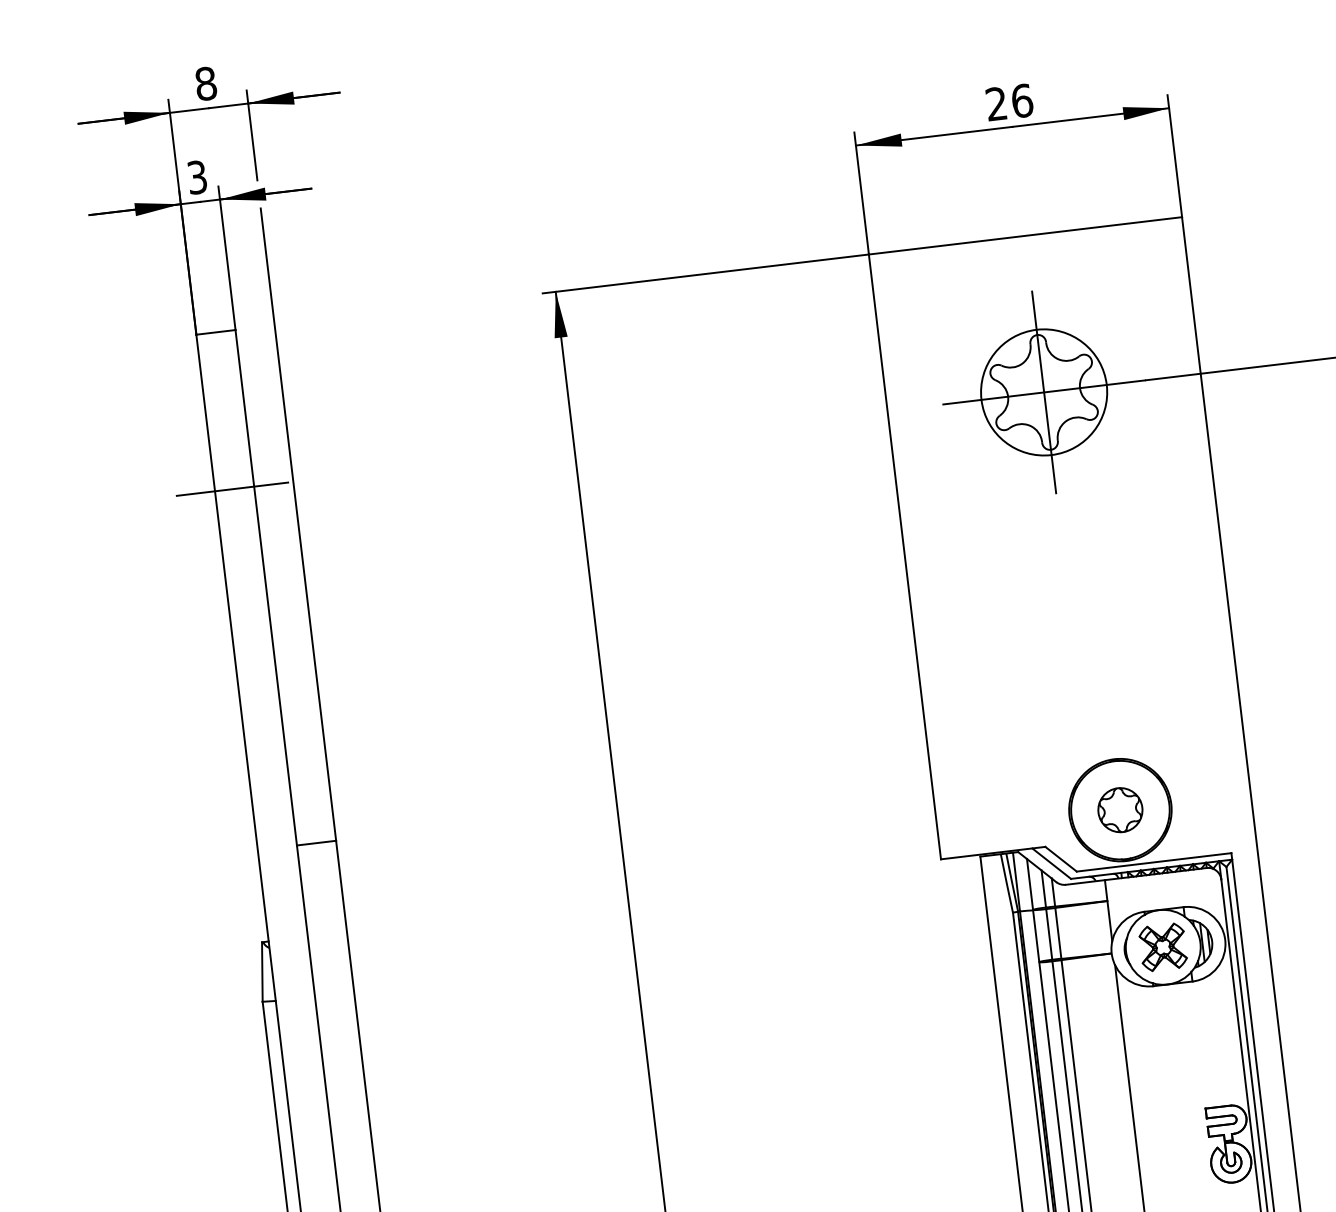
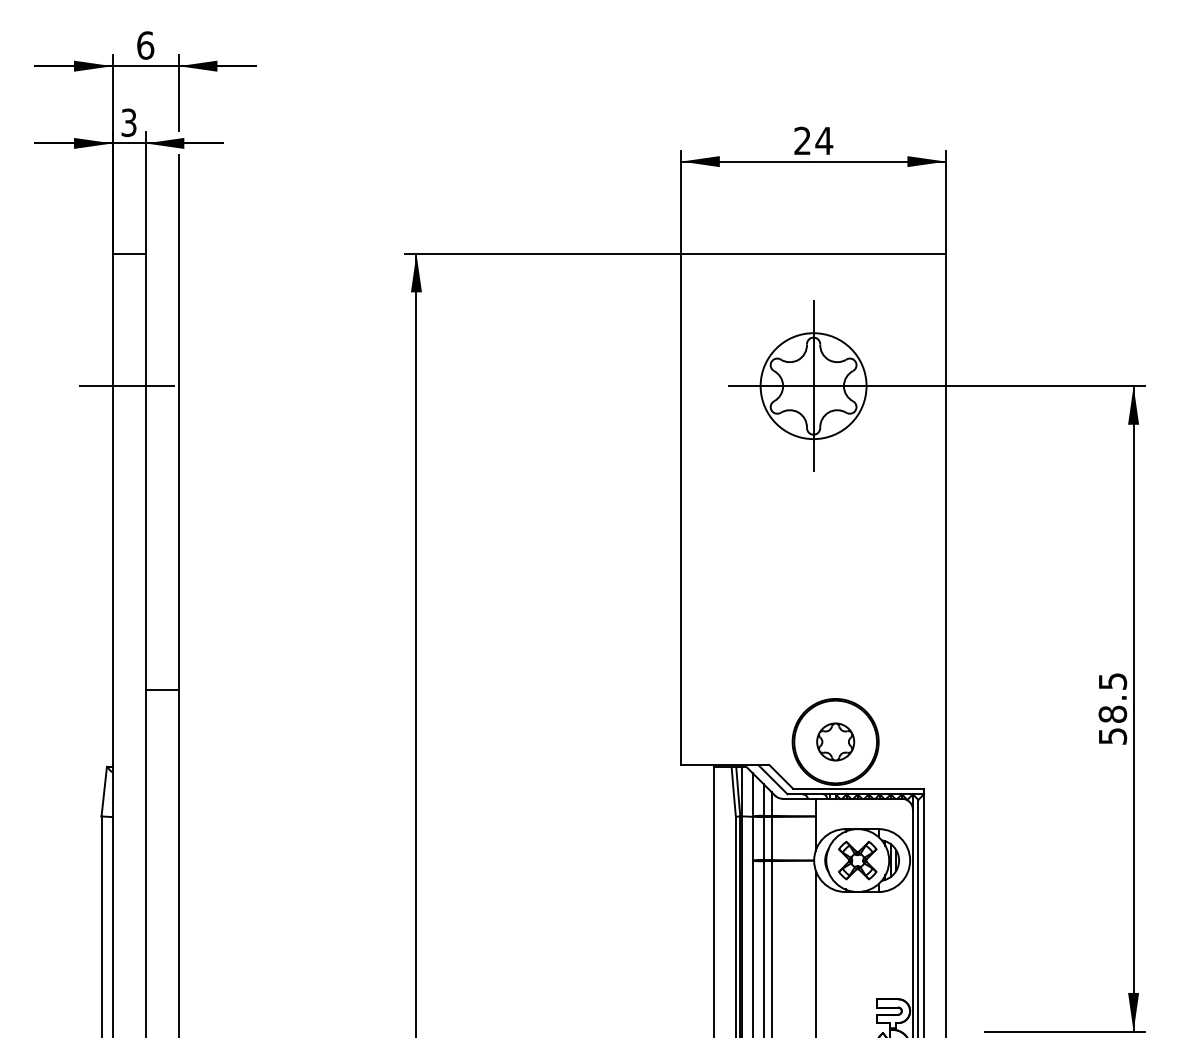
text: (205, 83) -> (145, 45), 8 -> 6
text: (1022, 100) -> (824, 140), 26 -> 24

